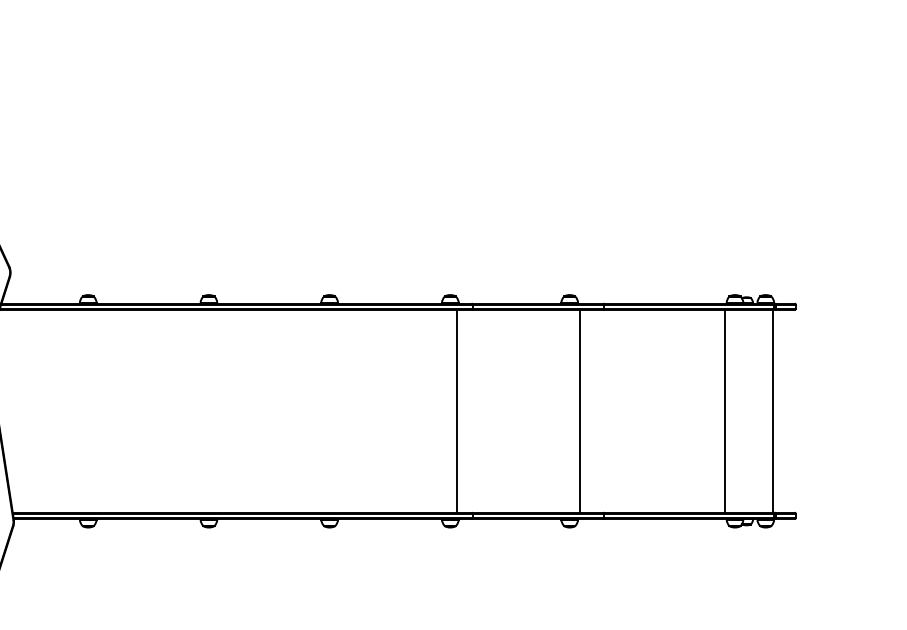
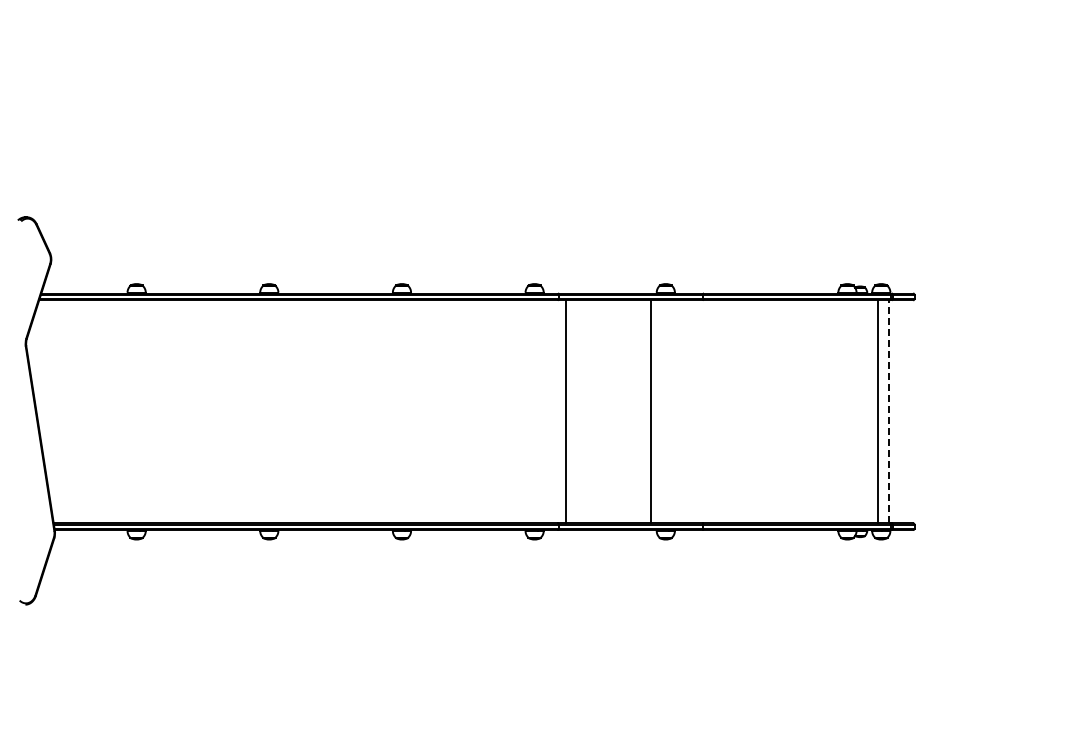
line: (457, 411) -> (566, 411), moved
line: (579, 411) -> (650, 411), moved
line: (725, 411) -> (877, 411), moved
line: (772, 411) -> (888, 411), solid -> dashed

